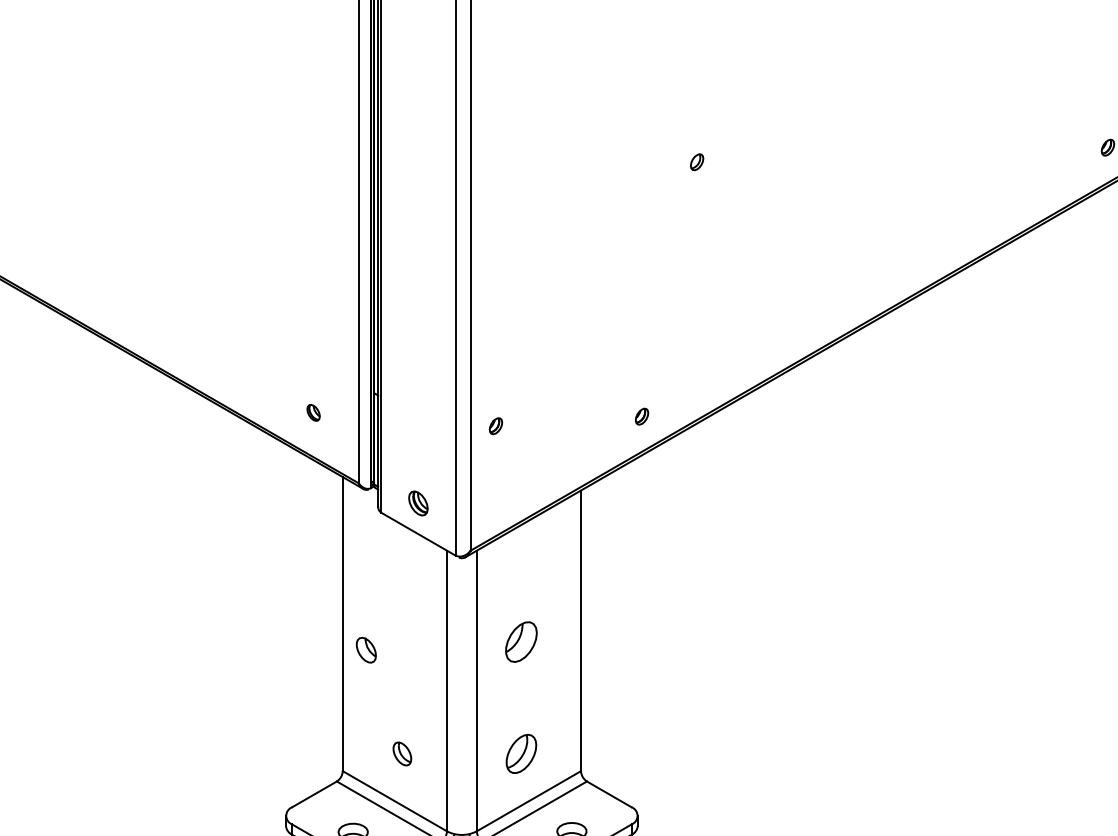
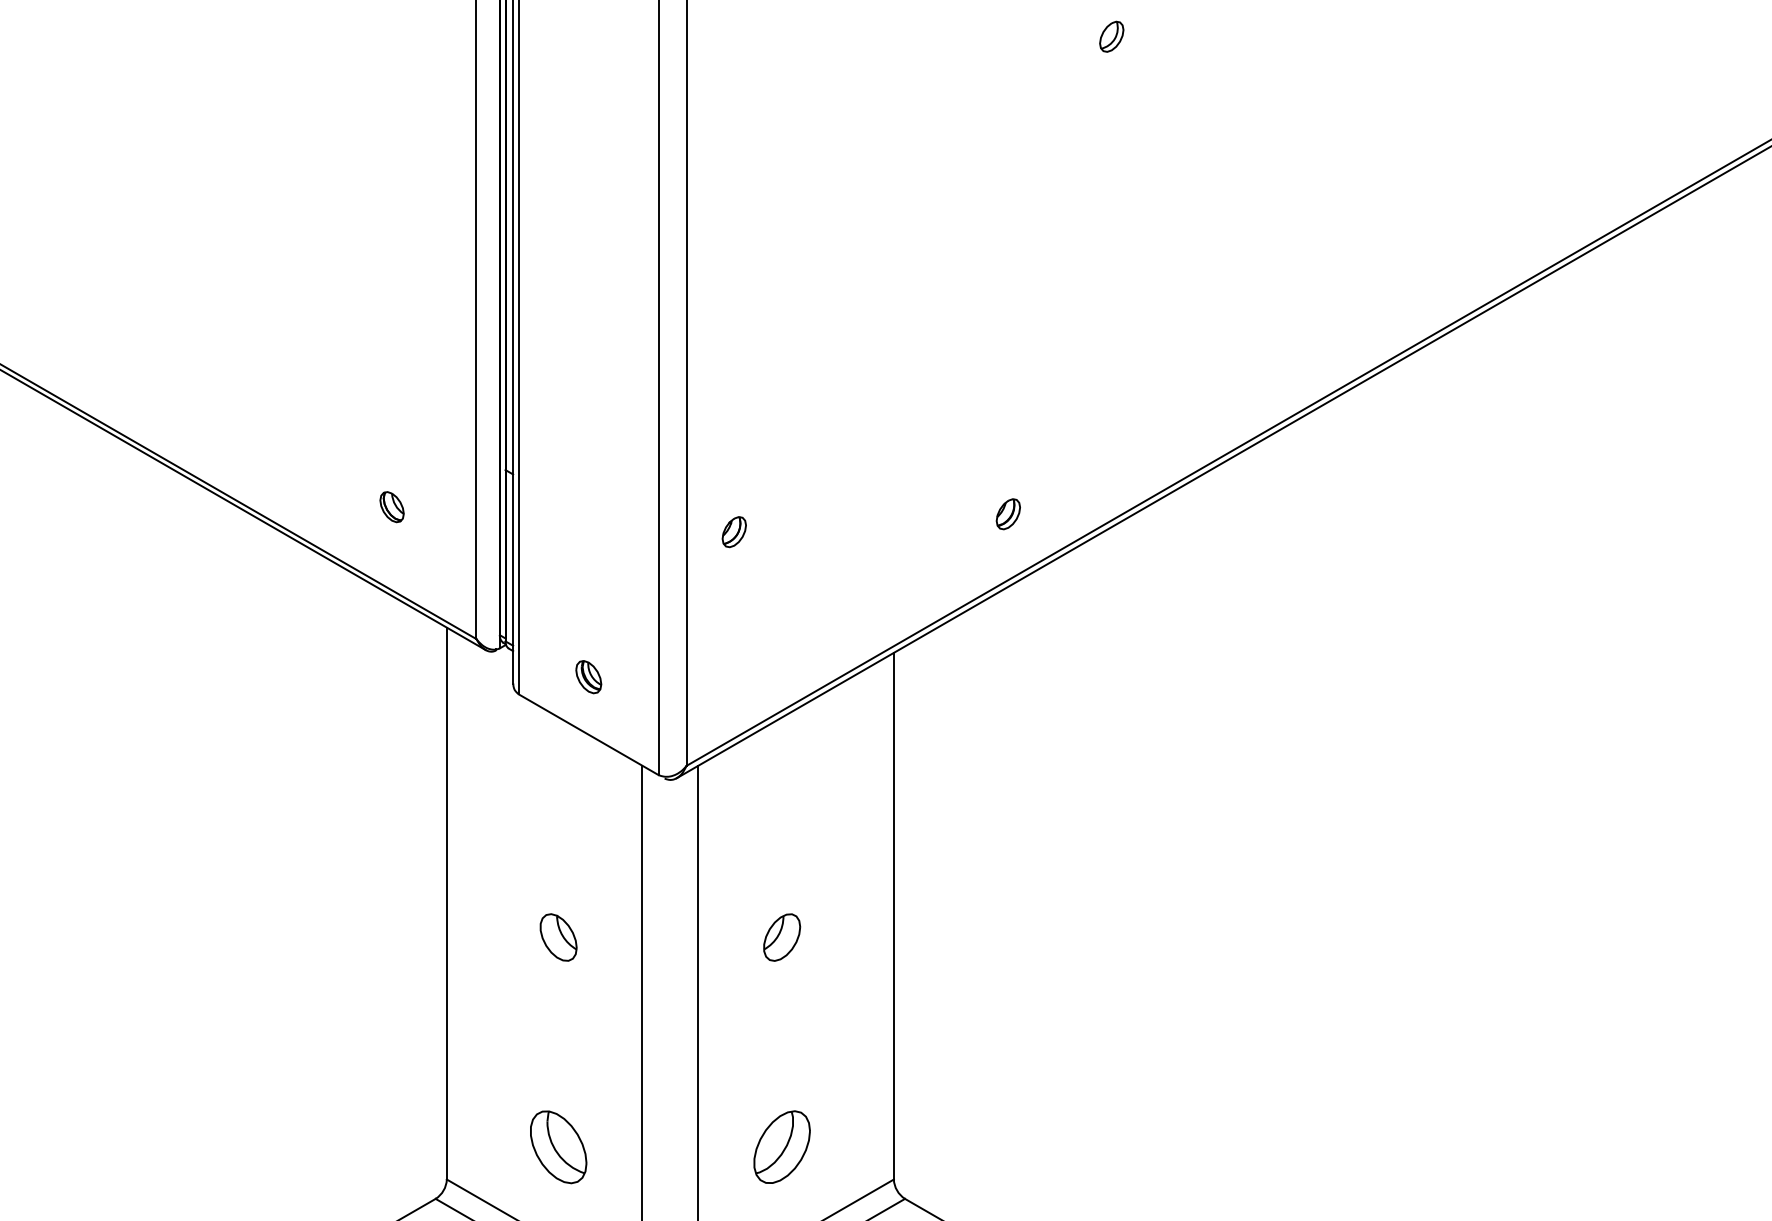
part: (418, 503) -> (588, 677), size x0.71
part: (521, 642) -> (782, 938), size x0.62
part: (365, 649) -> (556, 936), moved
part: (402, 753) -> (558, 1146), size x1.67

